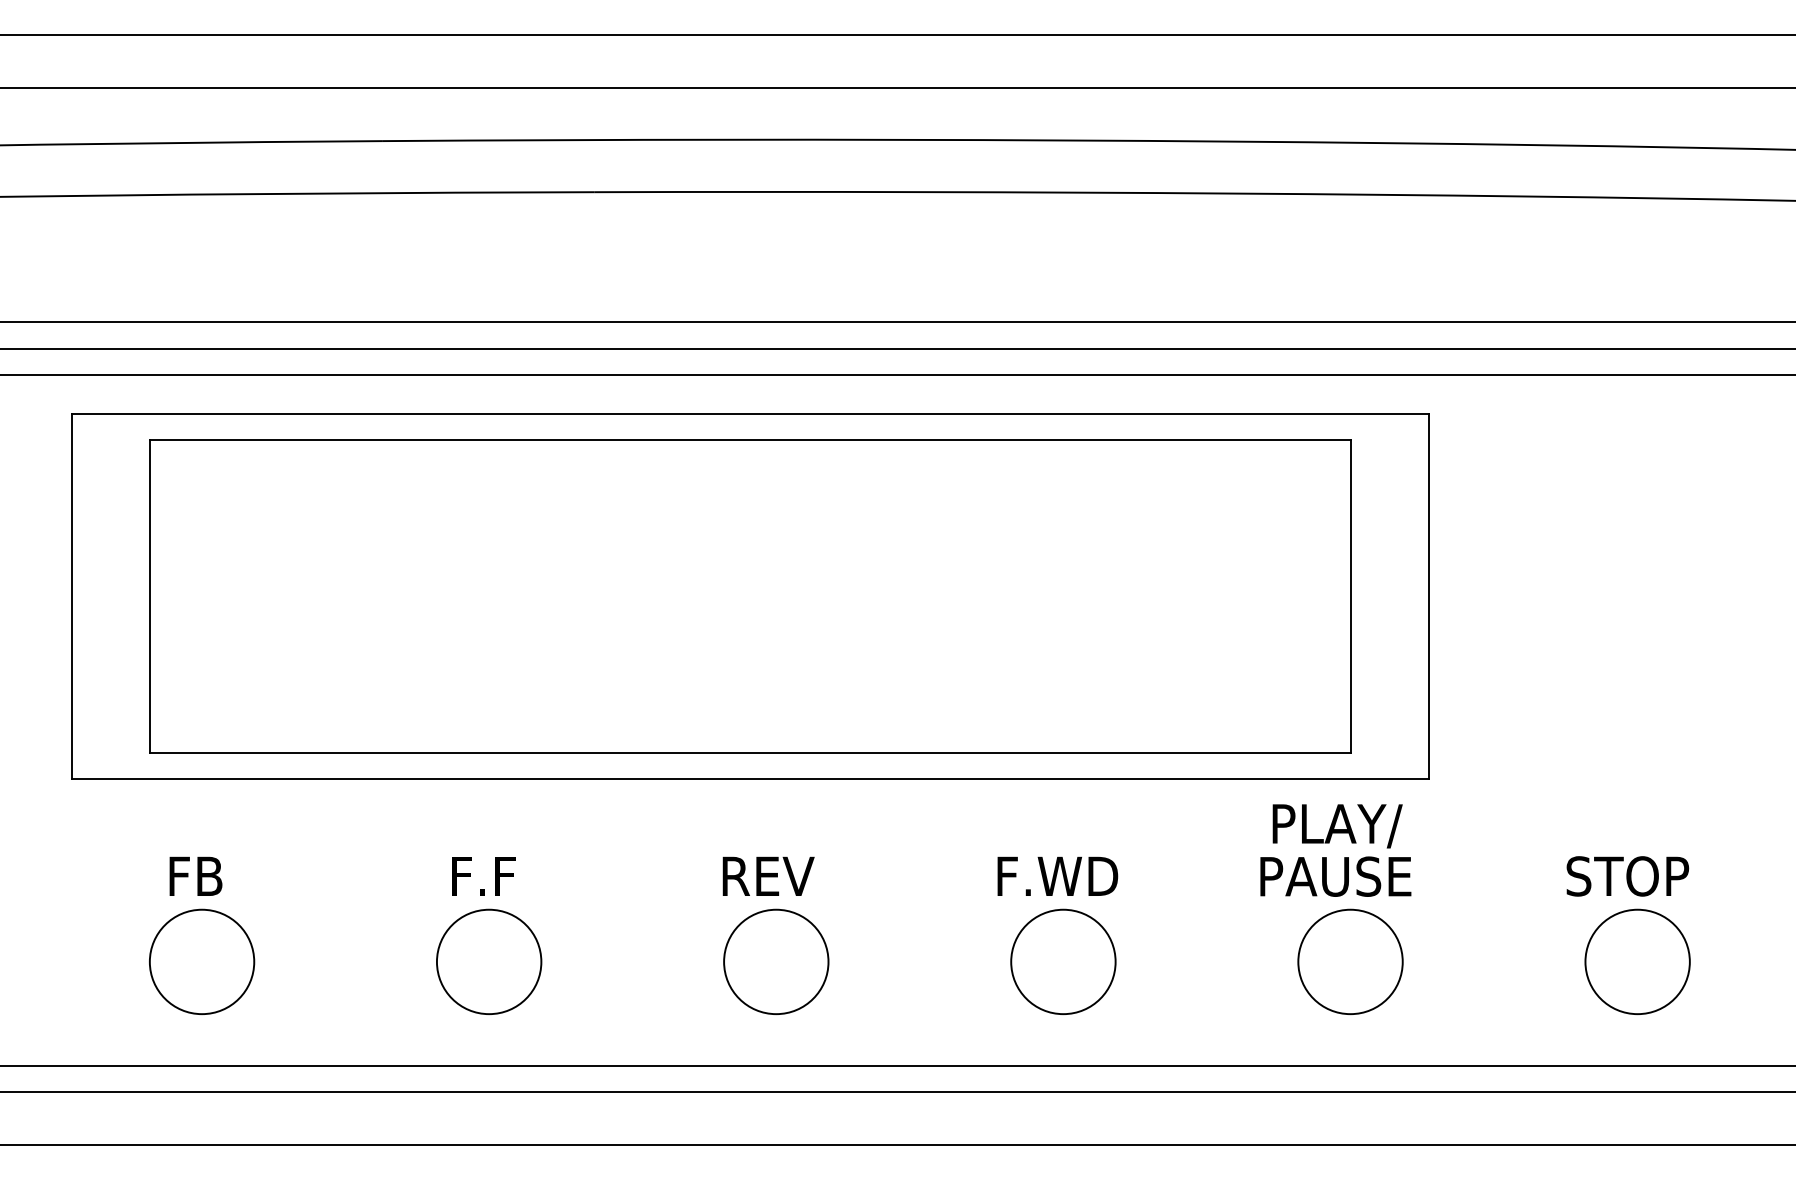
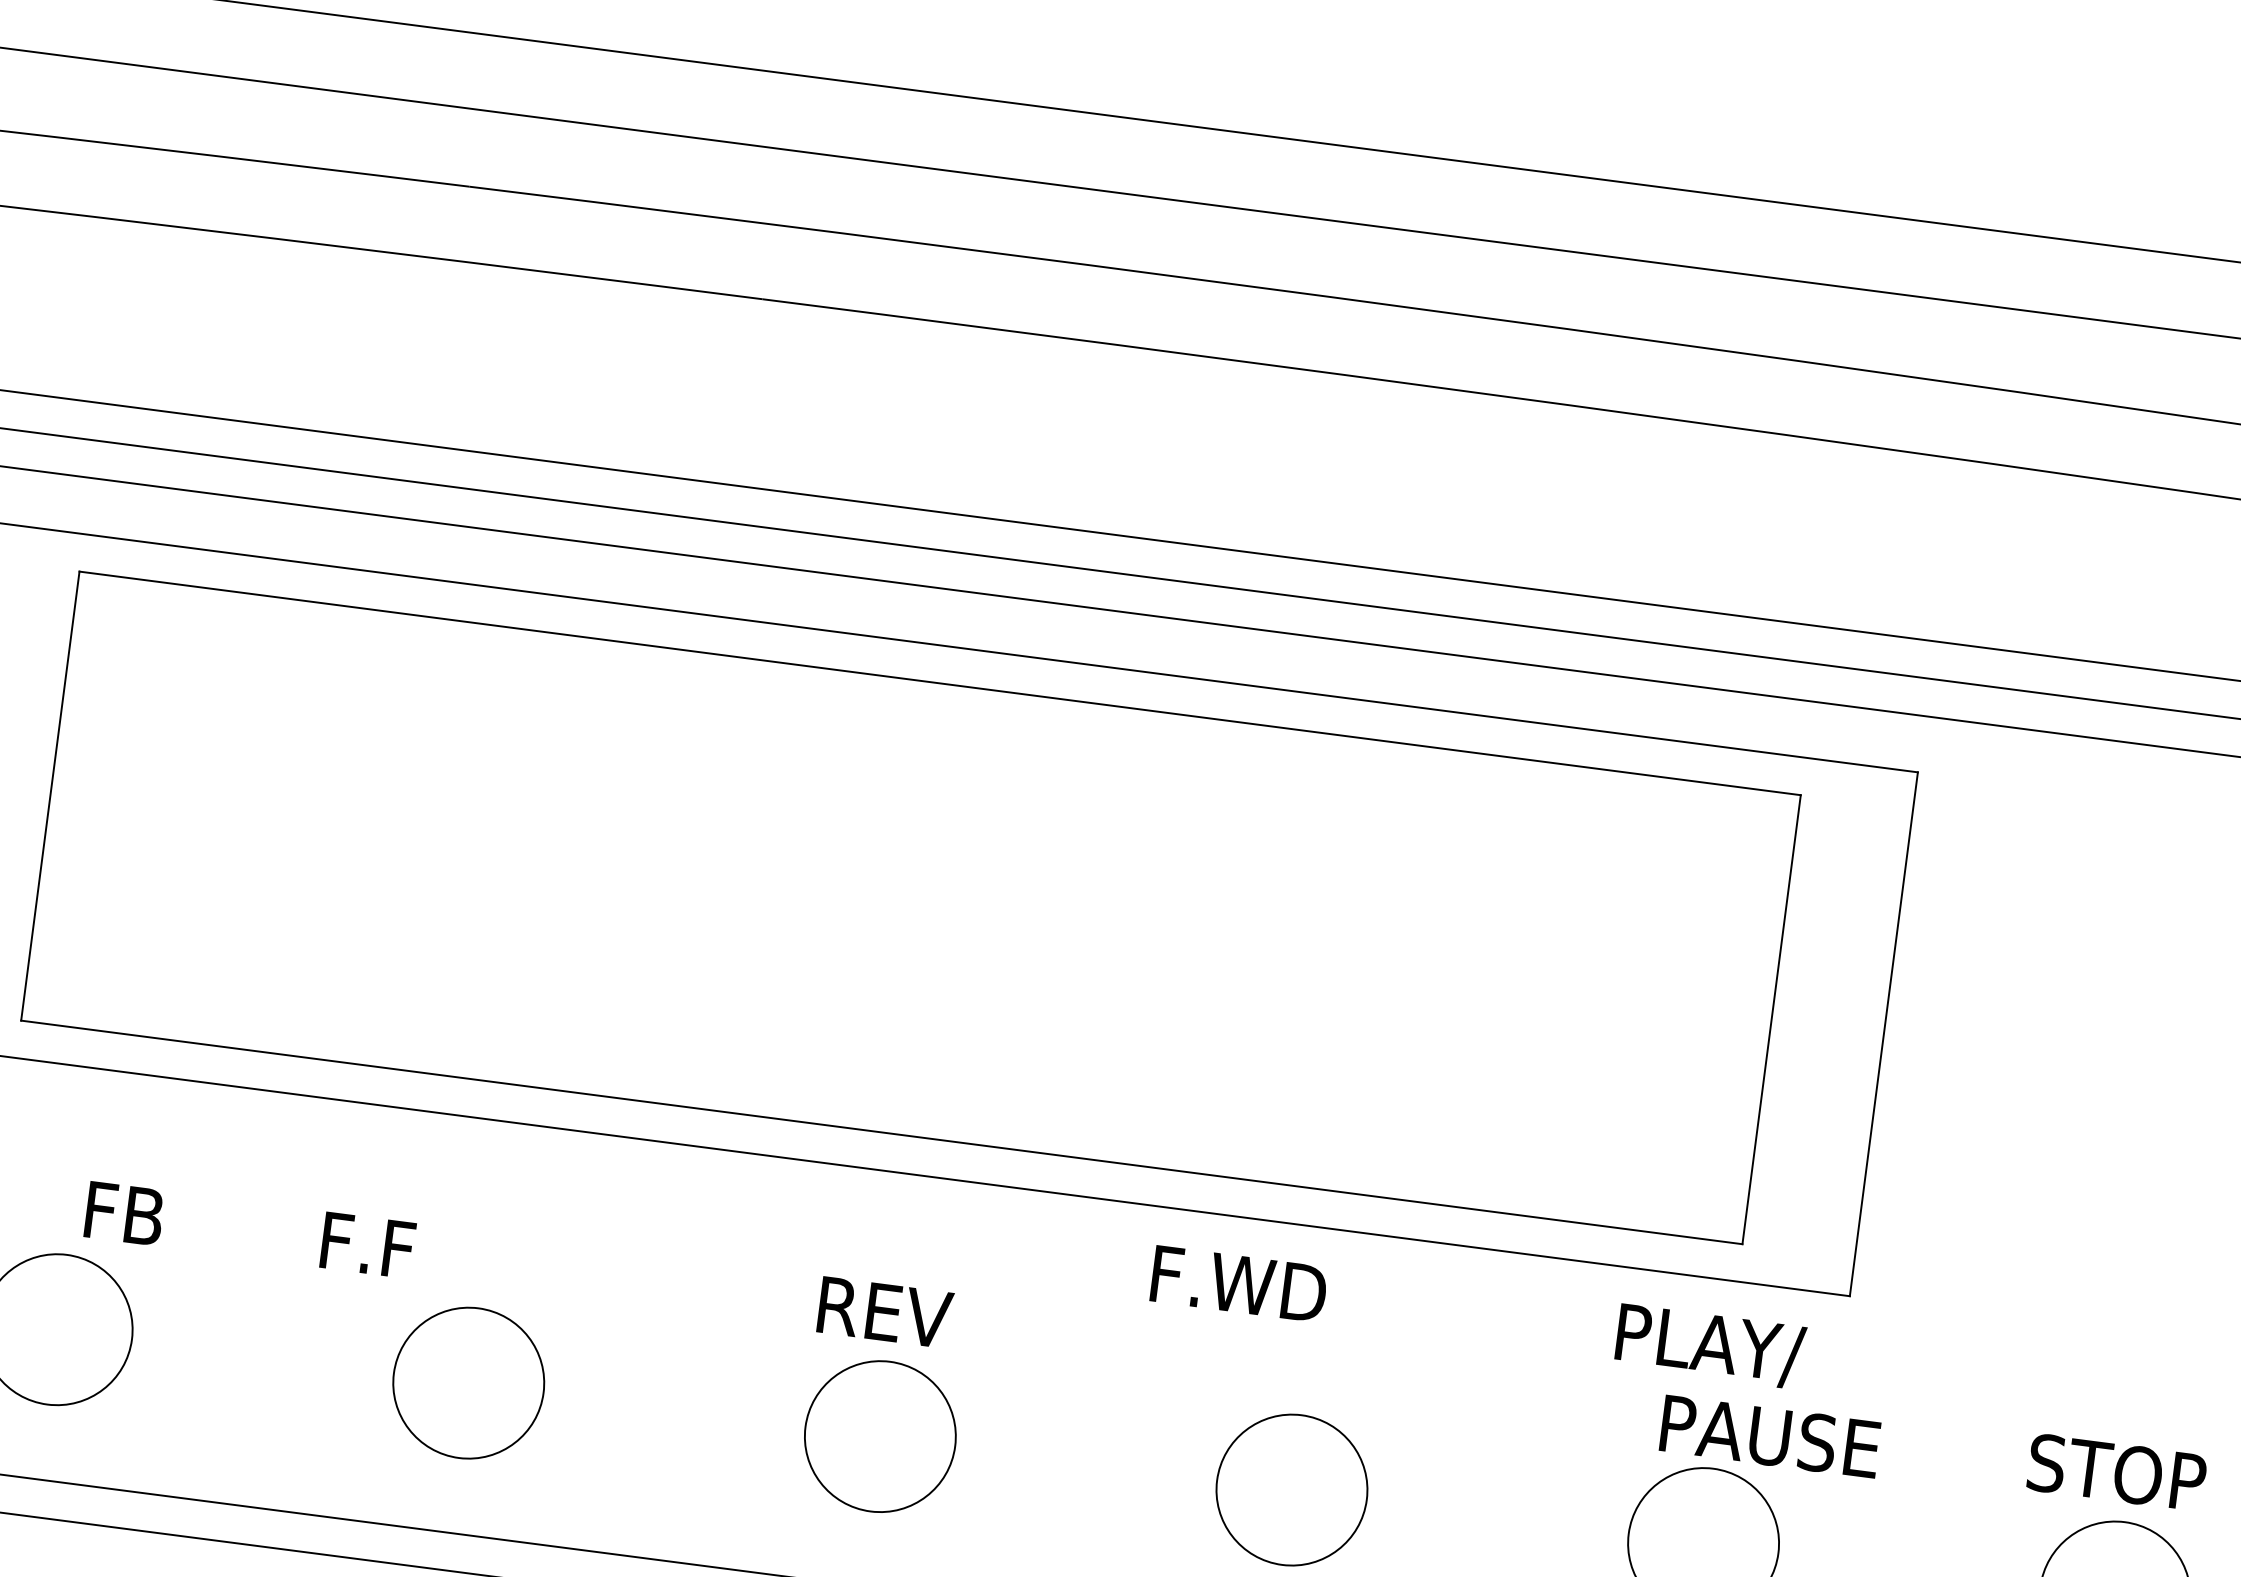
text: (195, 875) -> (124, 1212), moved
text: (1057, 875) -> (1238, 1282), moved
text: (483, 876) -> (367, 1245), moved
text: (1335, 876) -> (1769, 1436), moved

